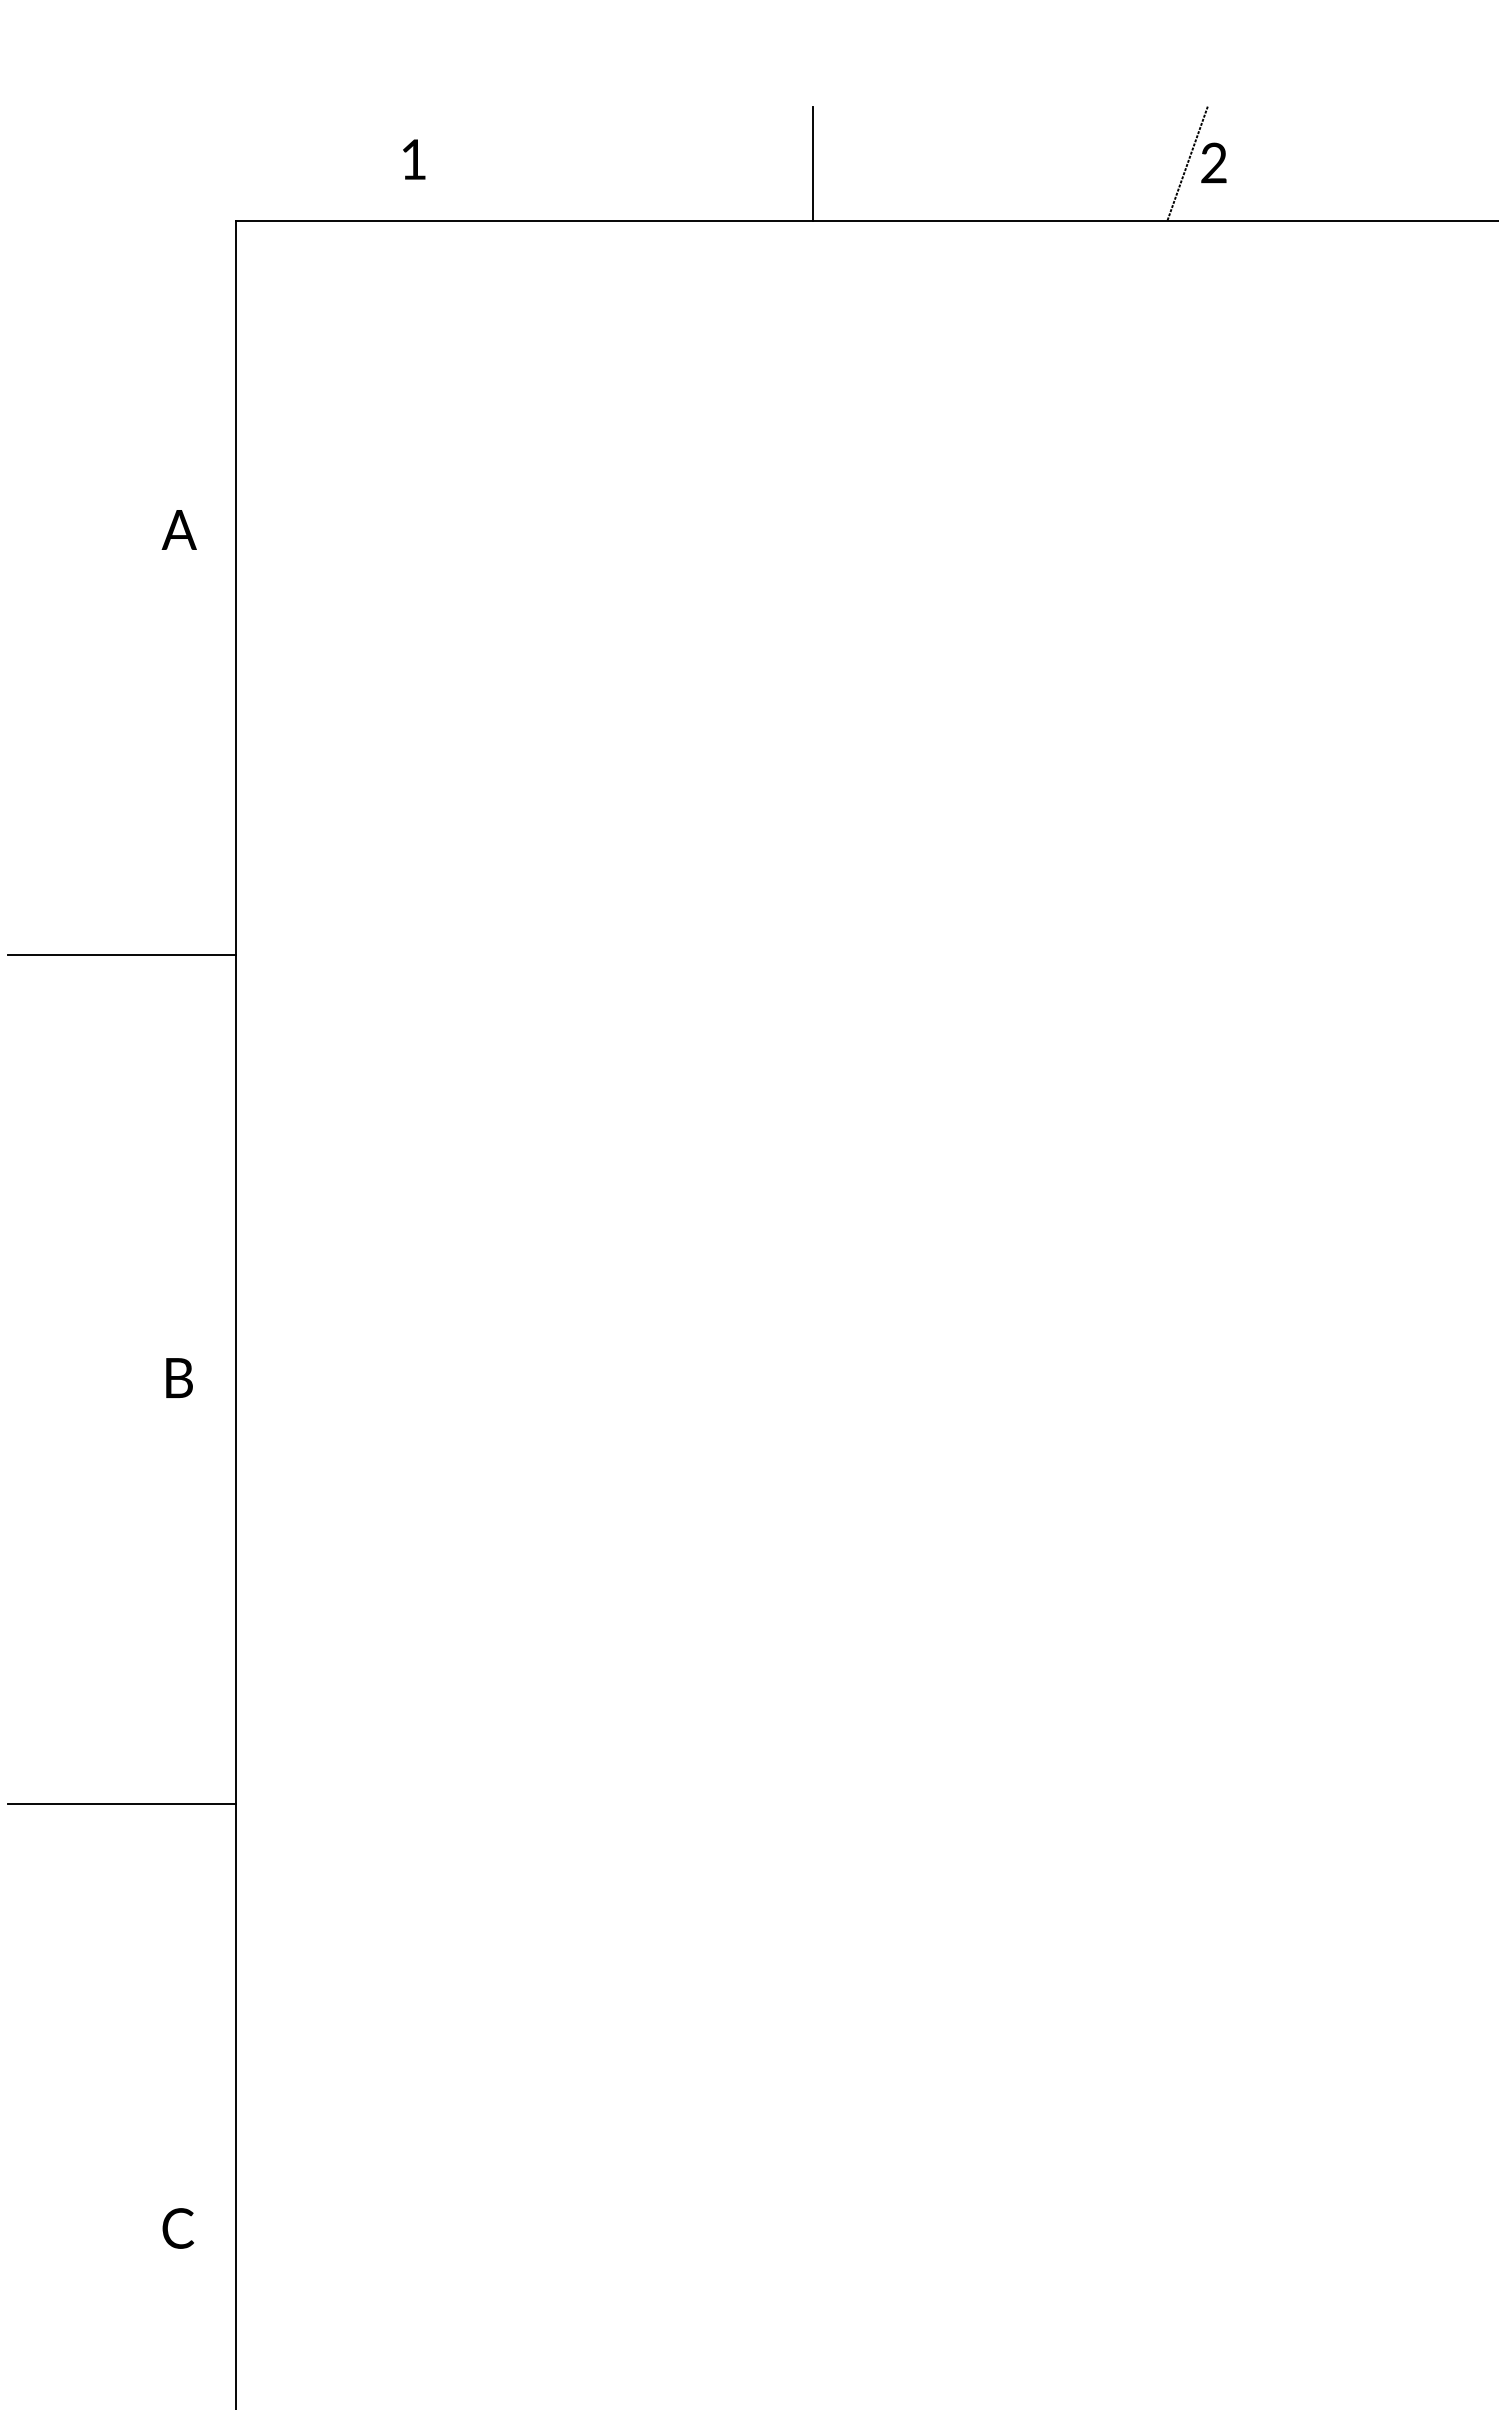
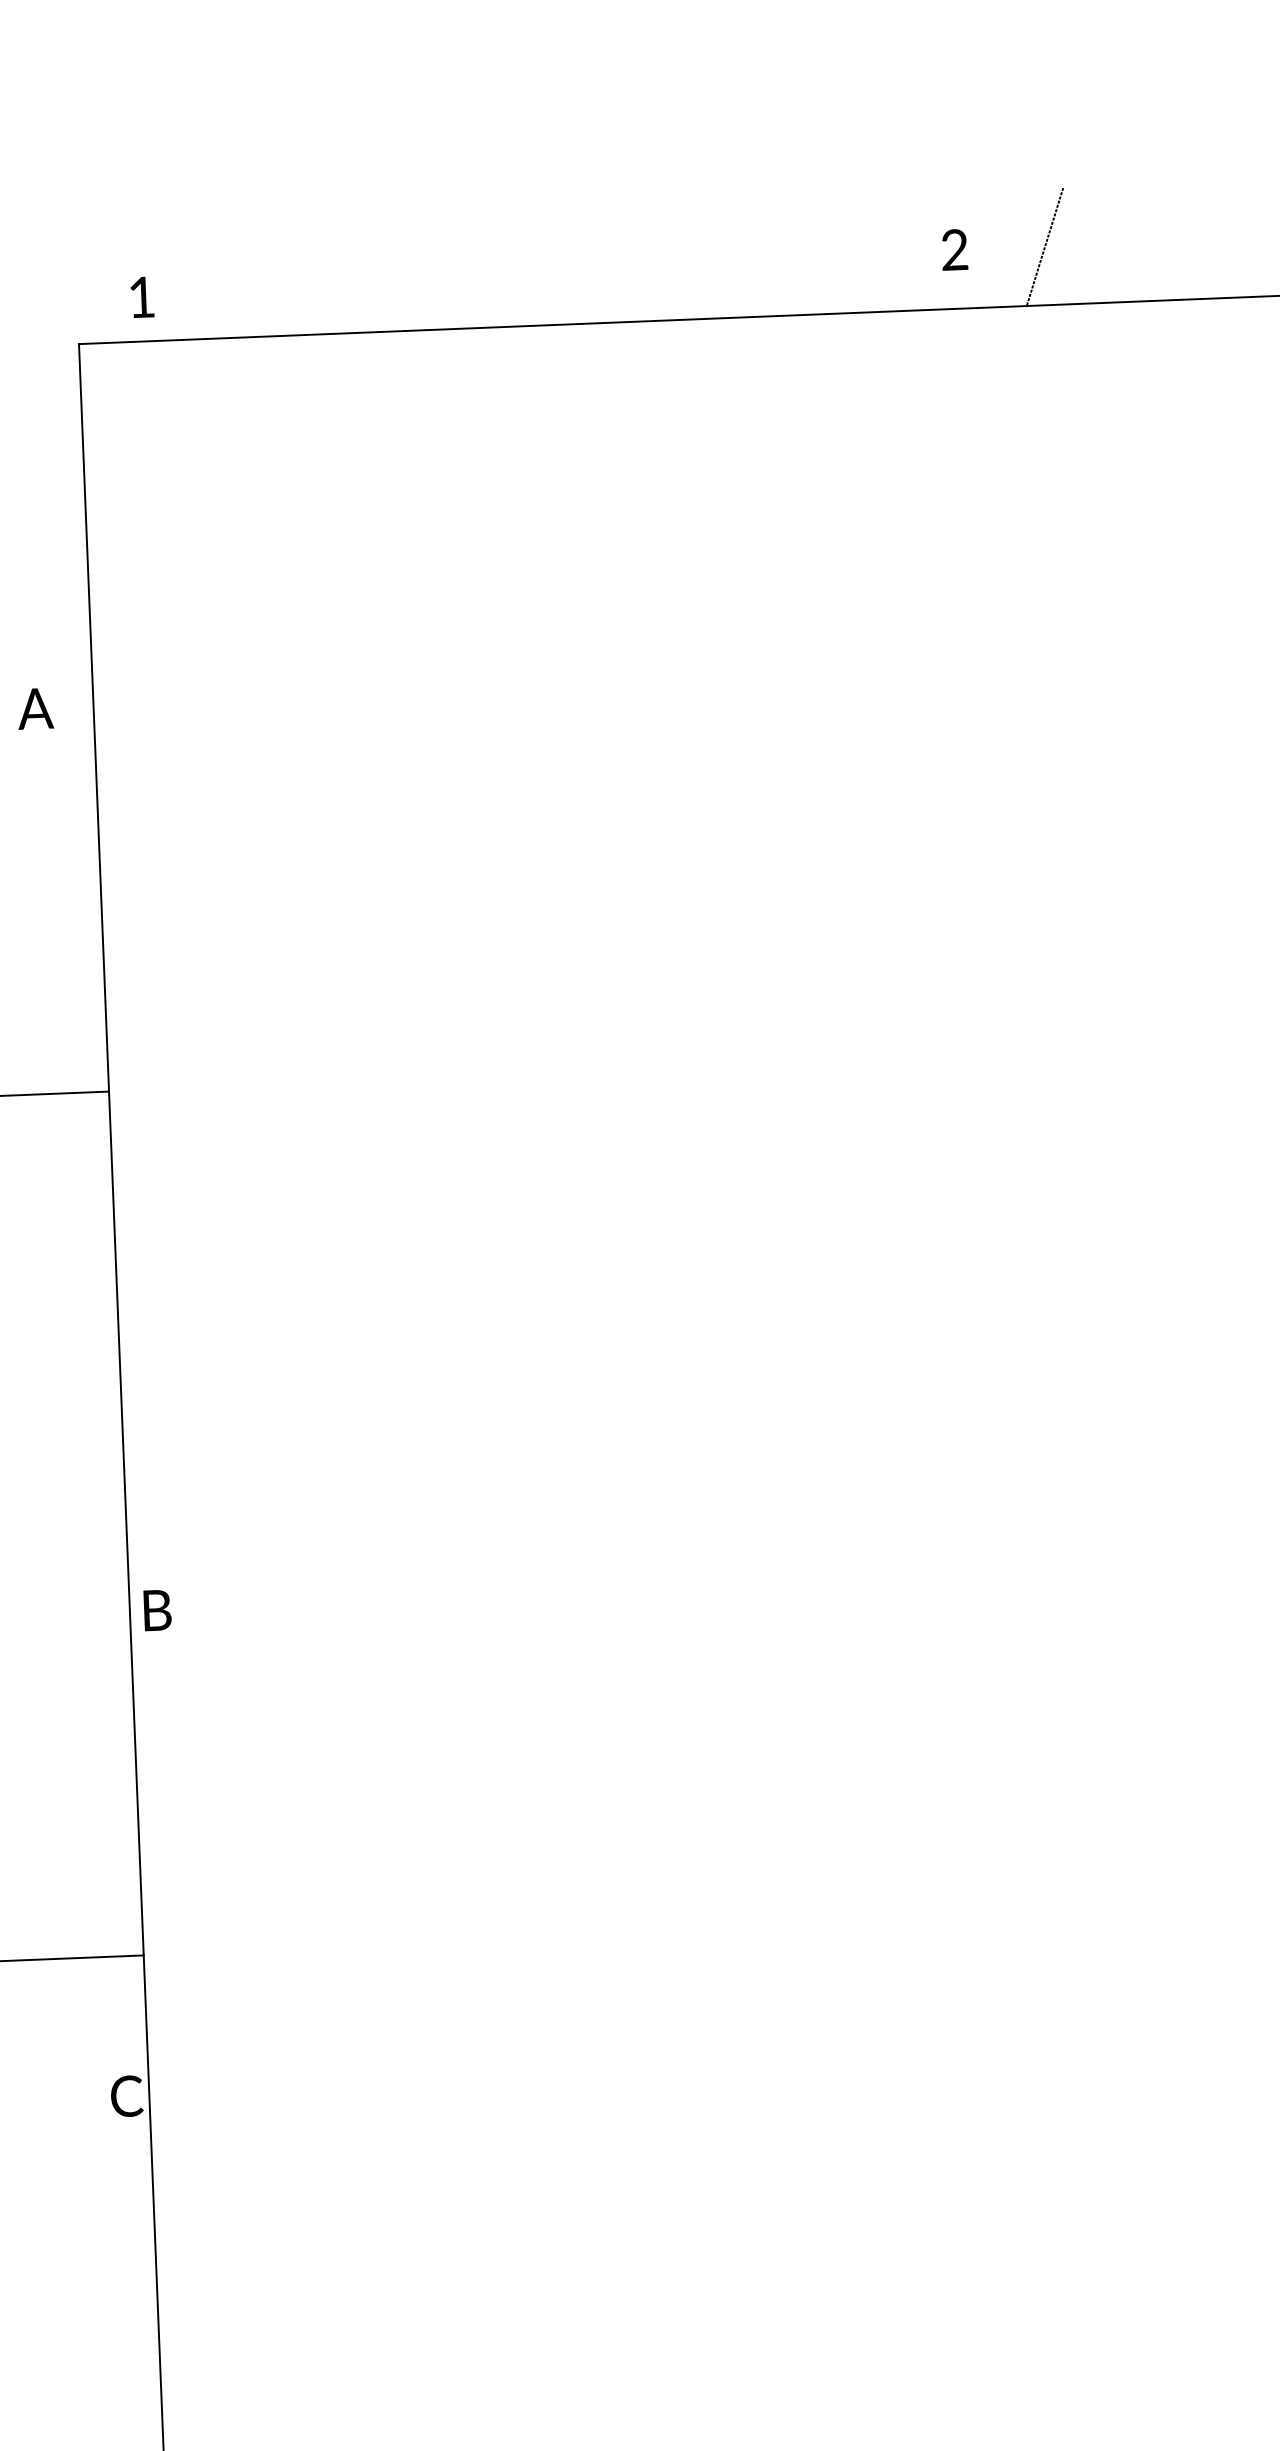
text: (414, 159) -> (142, 297), moved
text: (1213, 162) -> (954, 249), moved
line: (813, 163) -> (664, 262), removed
text: (178, 529) -> (34, 708), moved
text: (179, 1377) -> (157, 1609), moved
text: (177, 2228) -> (126, 2096), moved

